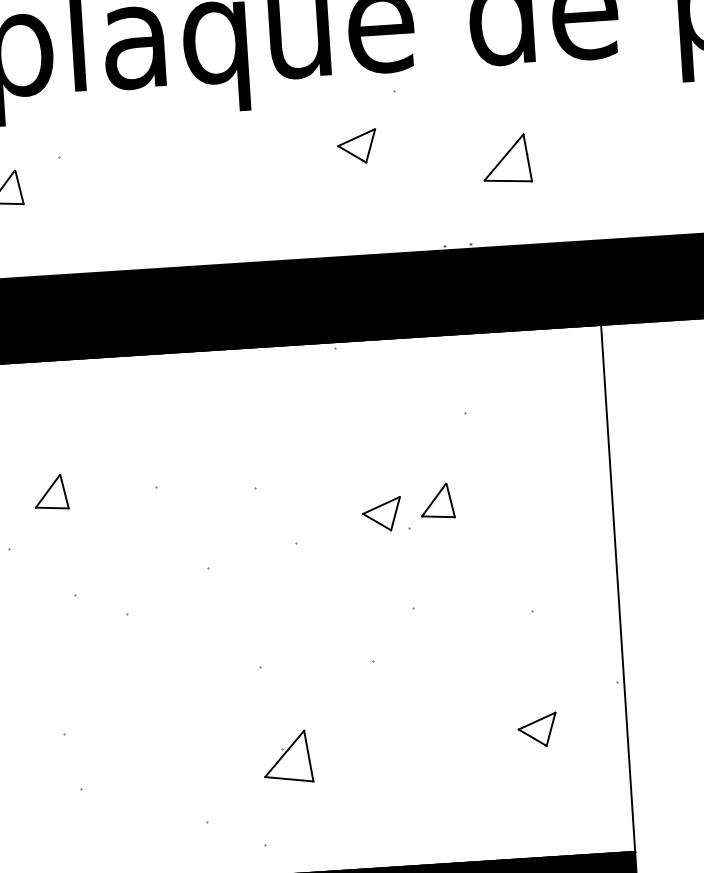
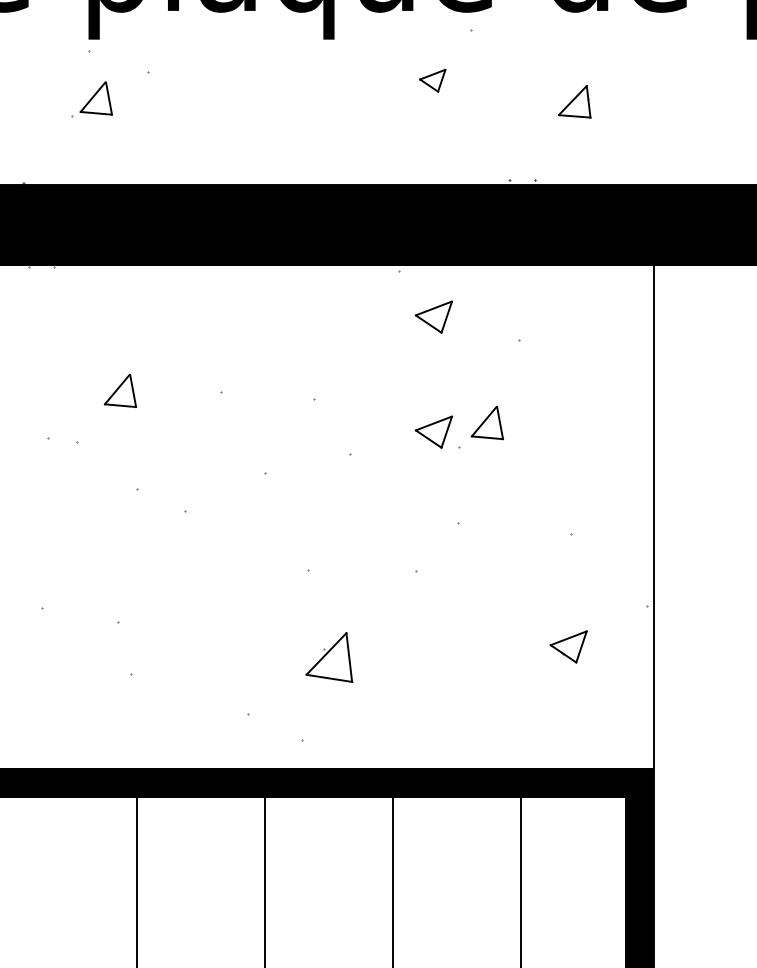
part: (356, 146) -> (432, 80), size x0.7
part: (506, 159) -> (574, 101), size x0.7
part: (373, 393) -> (433, 316), added

